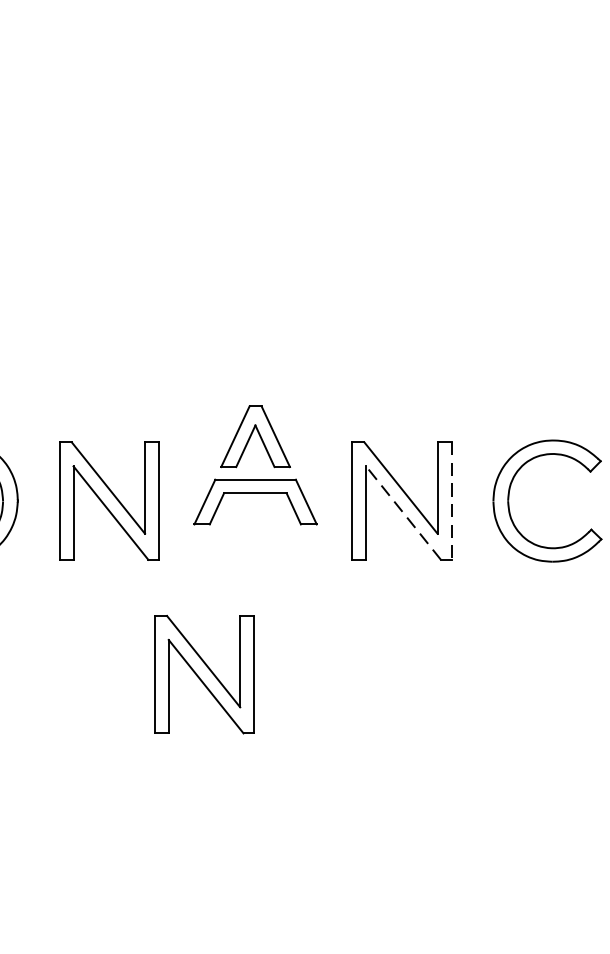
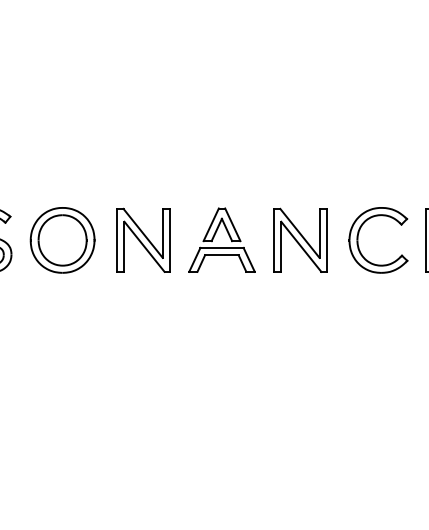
part: (243, 456) -> (215, 235), moved
line: (452, 501) -> (327, 240), dashed -> solid
line: (403, 512) -> (301, 246), dashed -> solid
part: (204, 672) -> (194, 332), removed

